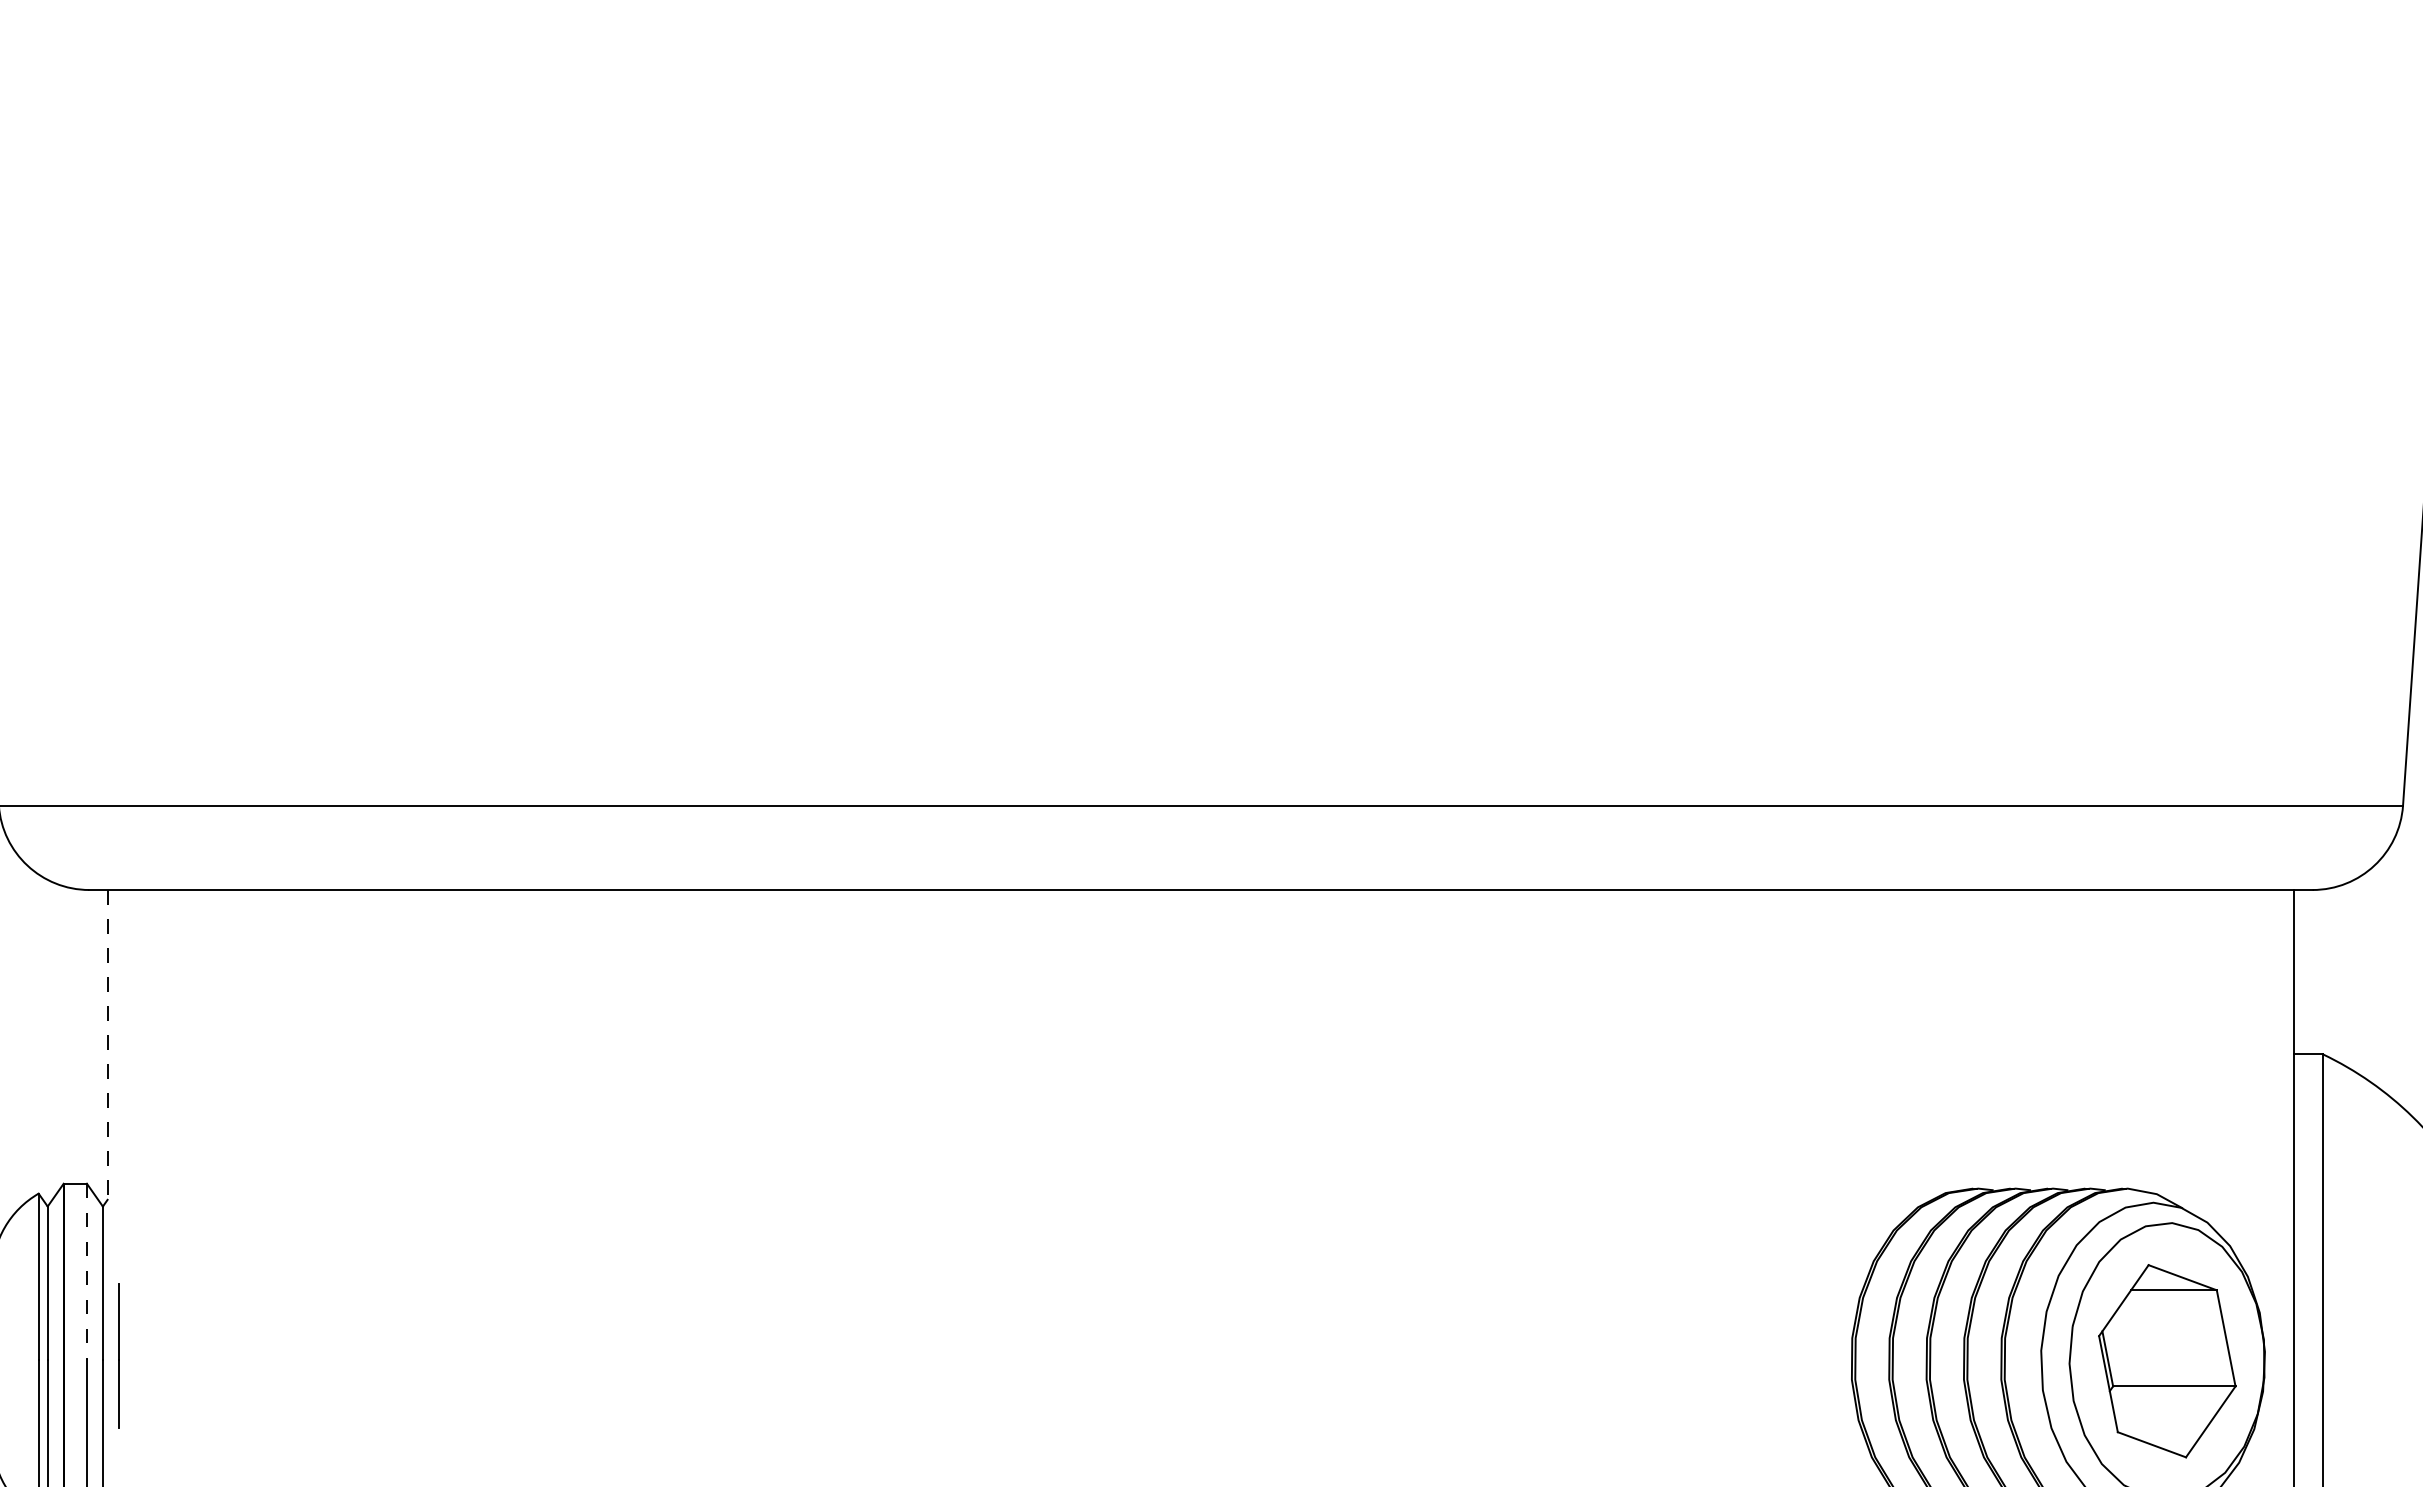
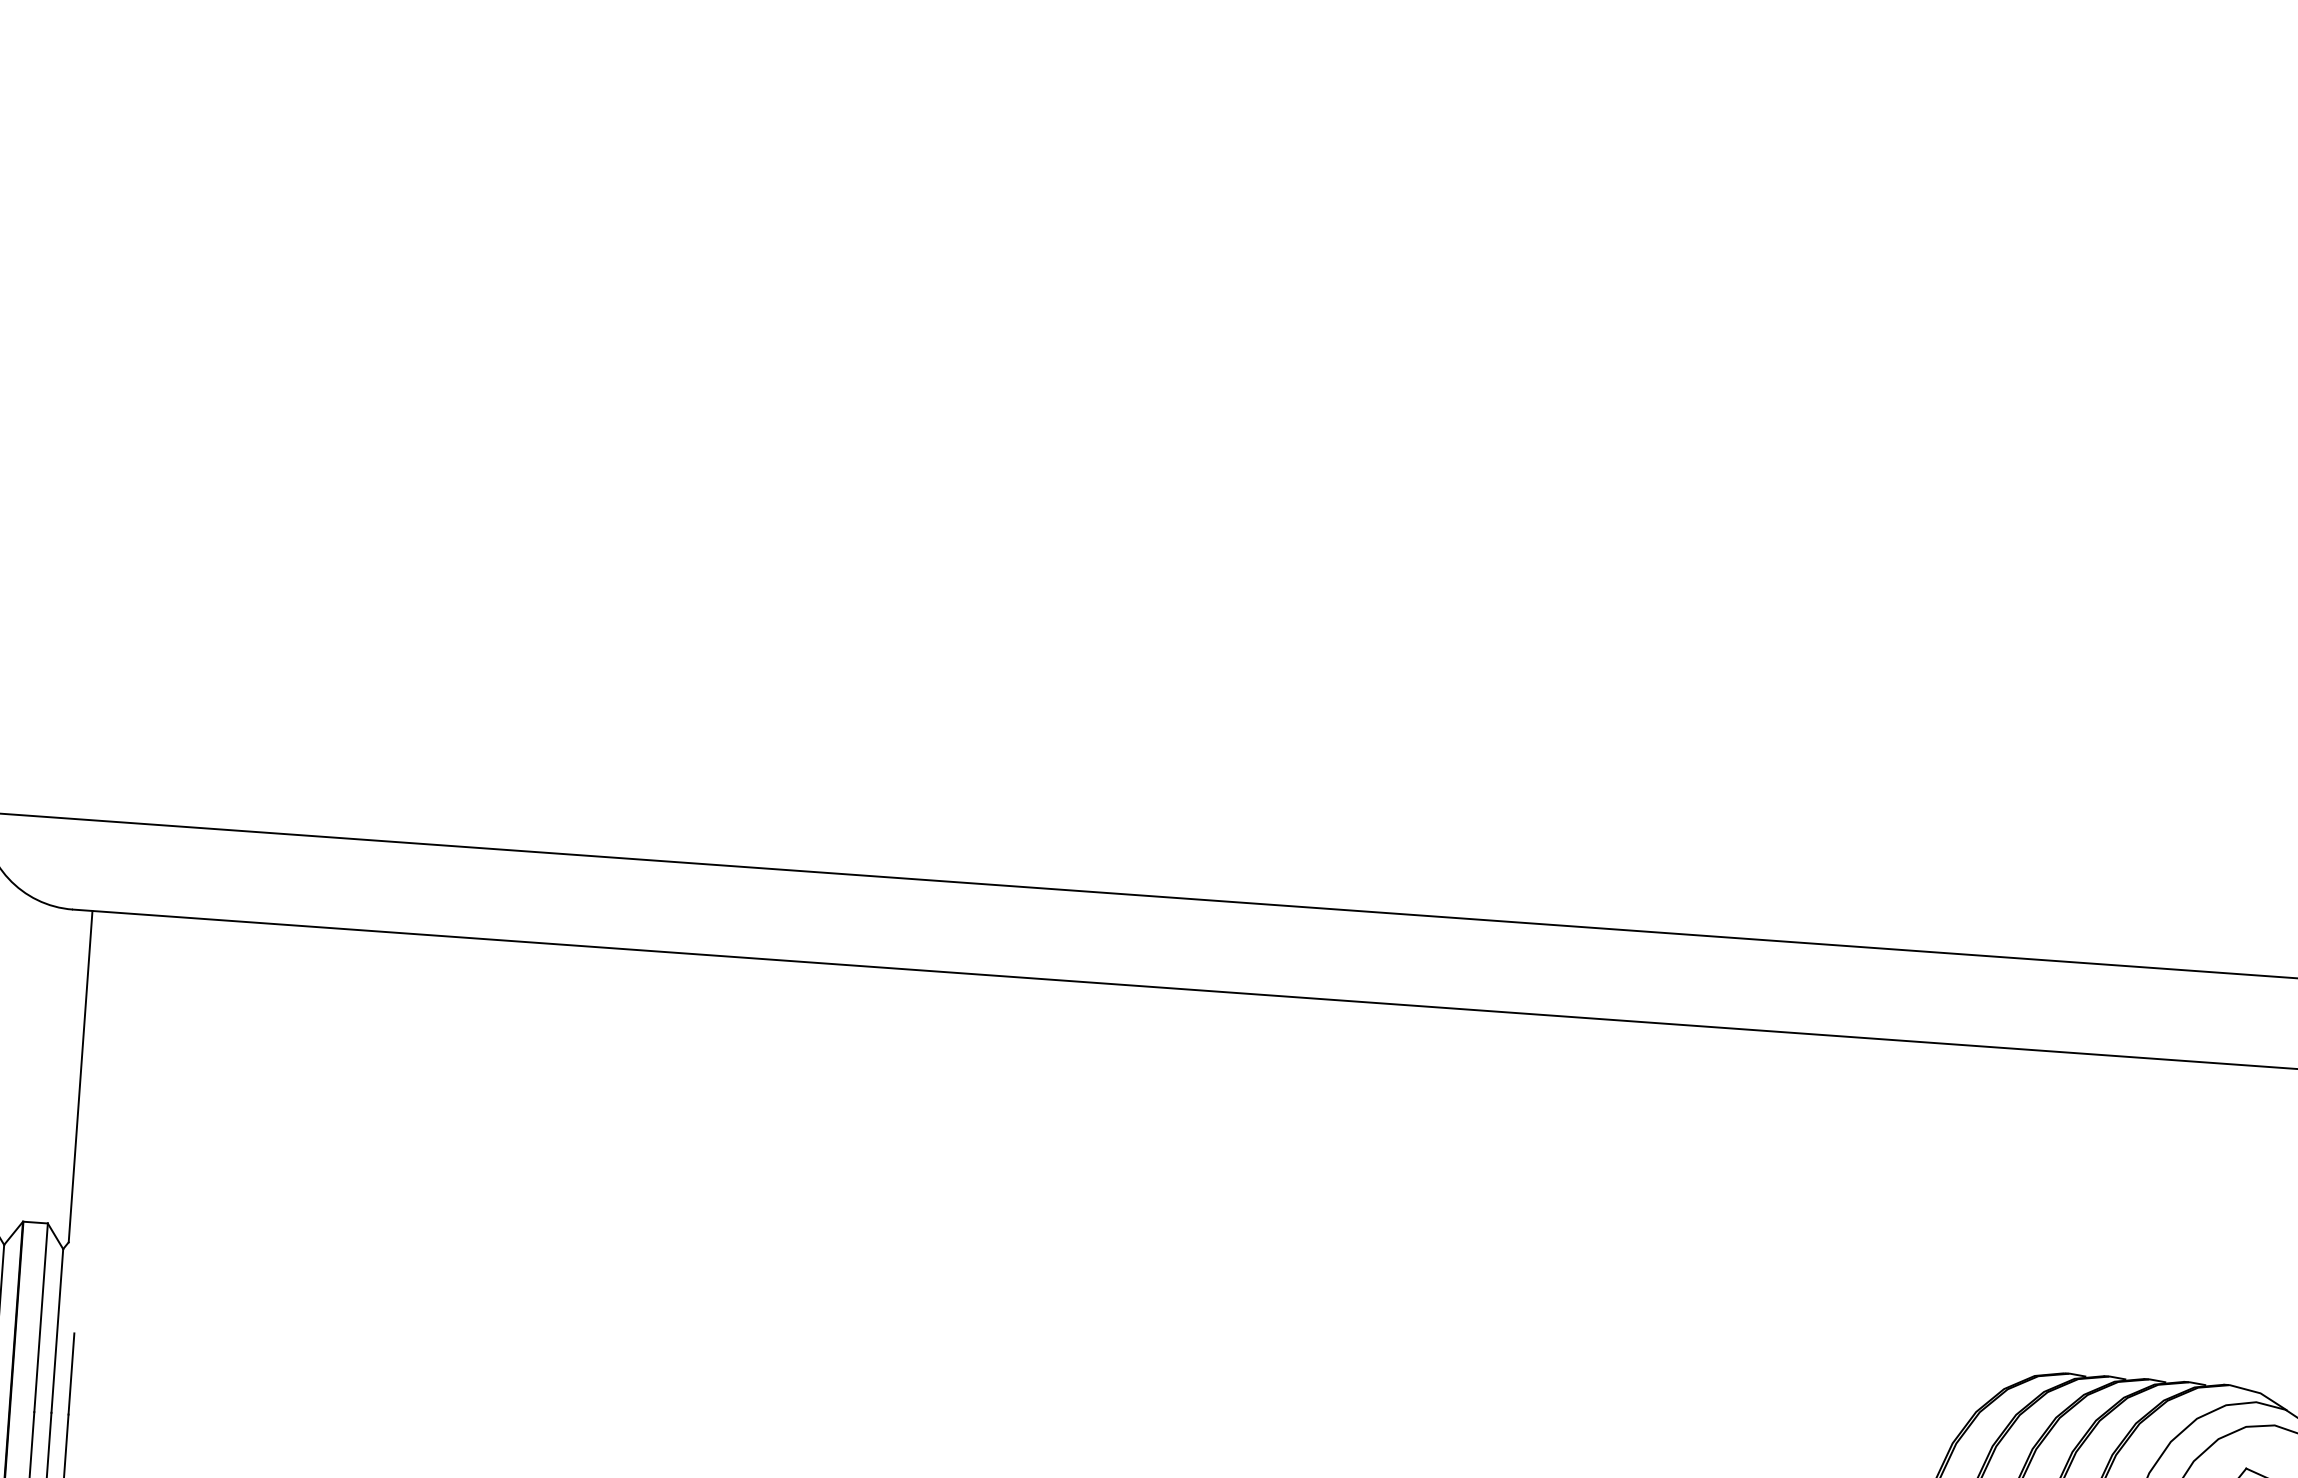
line: (107, 1044) -> (80, 1076), dashed -> solid
line: (86, 1272) -> (40, 1318), dashed -> solid

